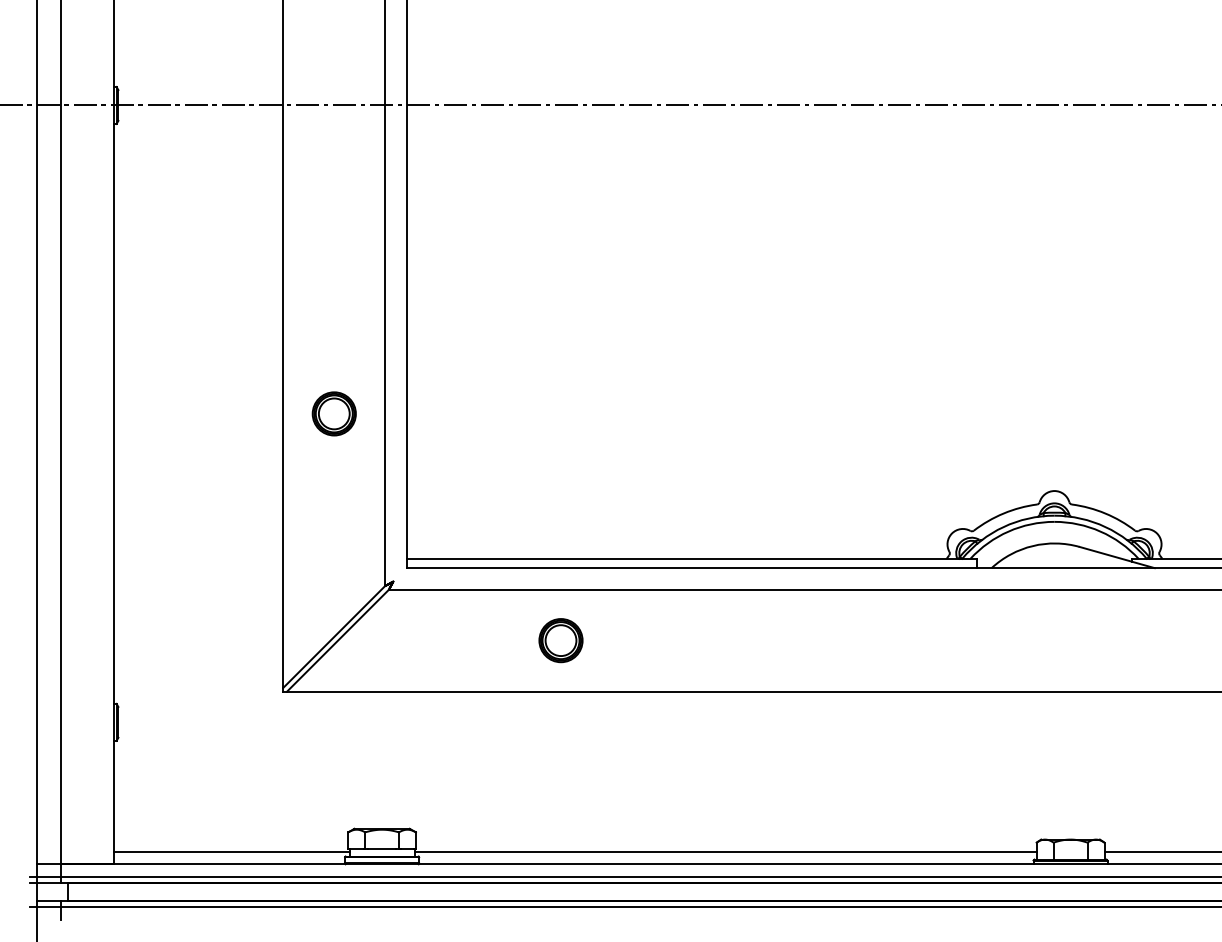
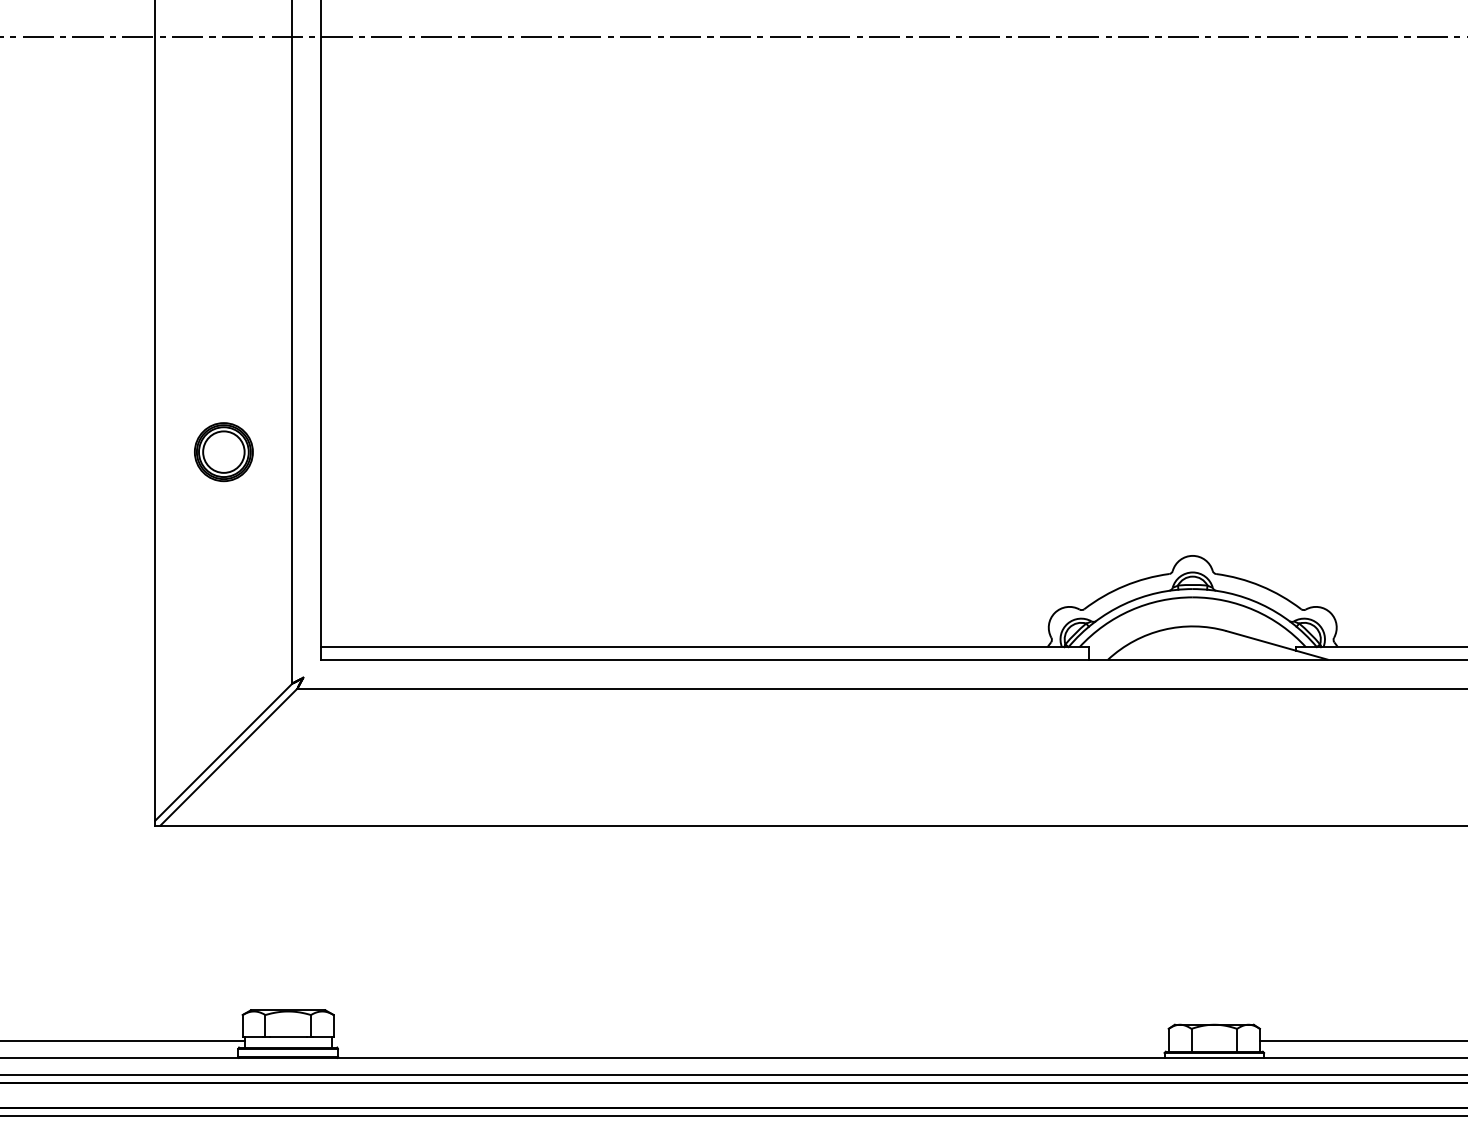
part: (560, 640) -> (528, 756), removed
line: (725, 851) -> (750, 1040), removed

